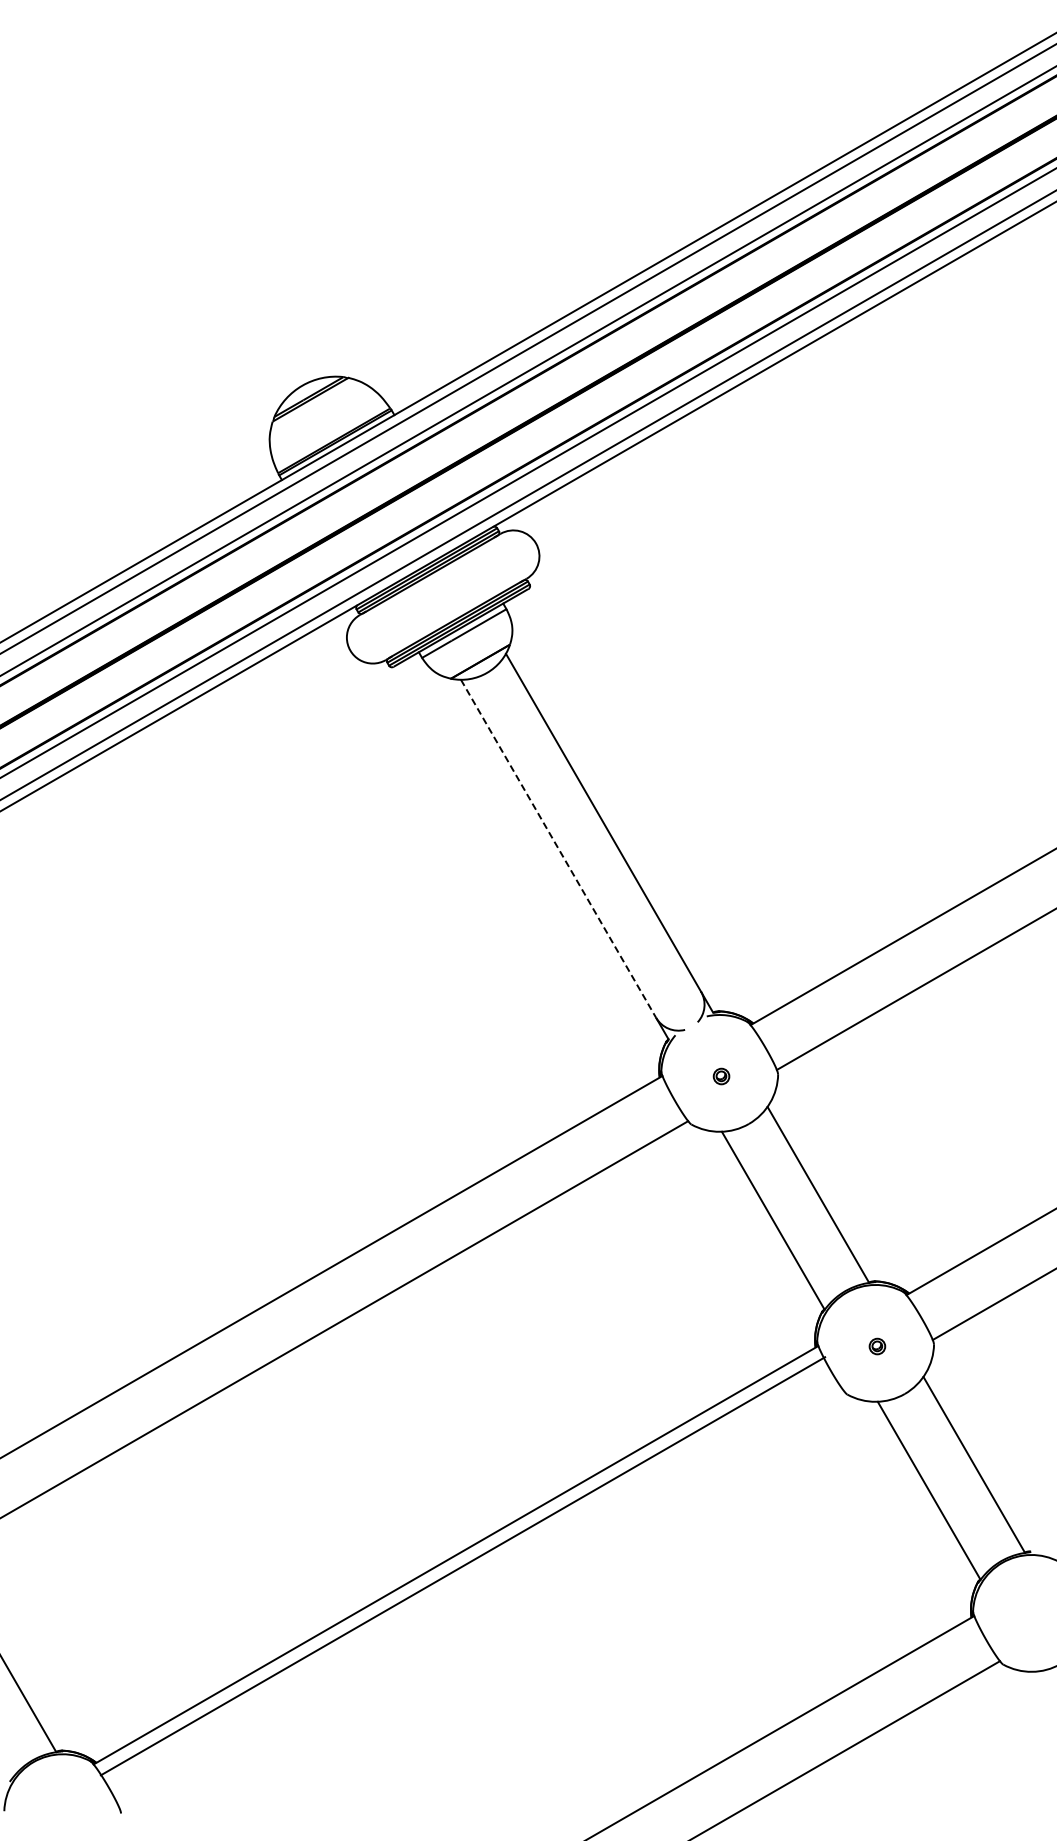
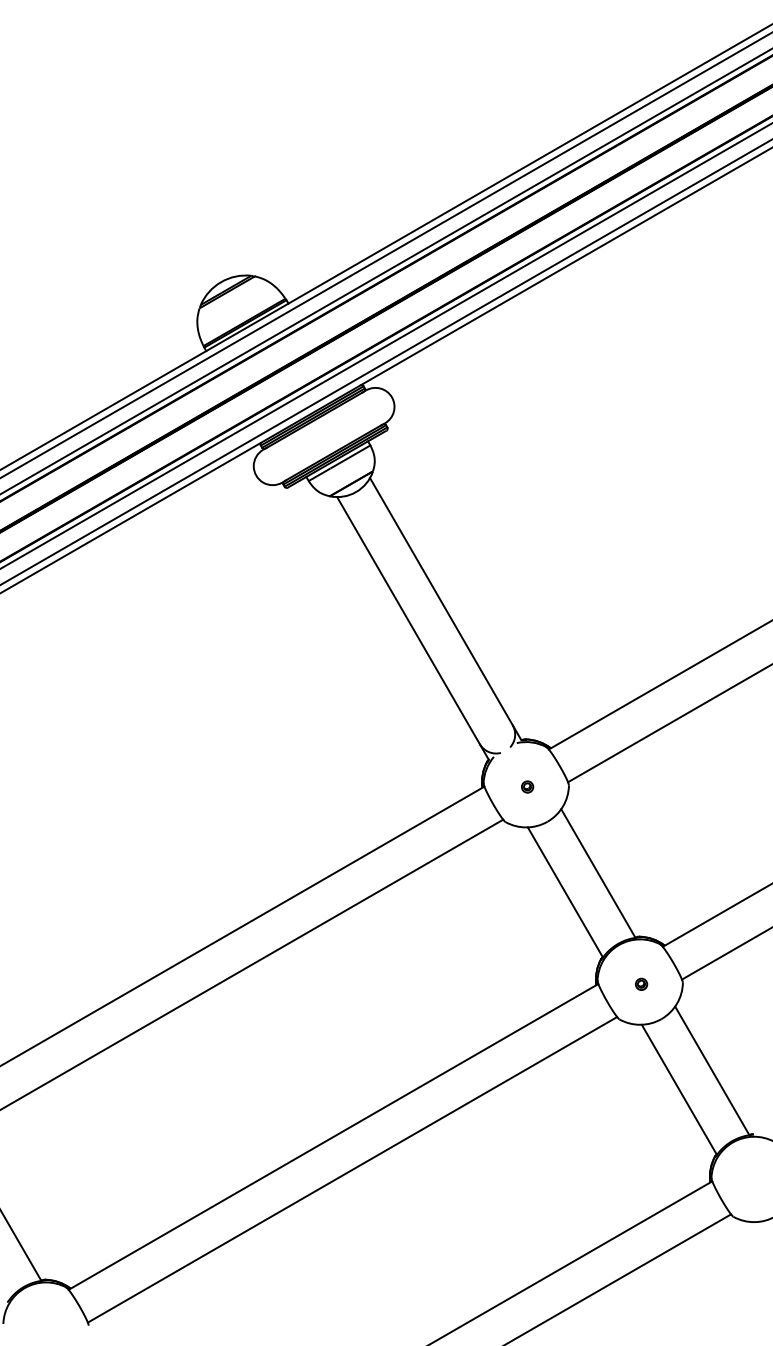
line: (558, 849) -> (408, 621), dashed -> solid
line: (462, 1566) -> (352, 1170), moved

